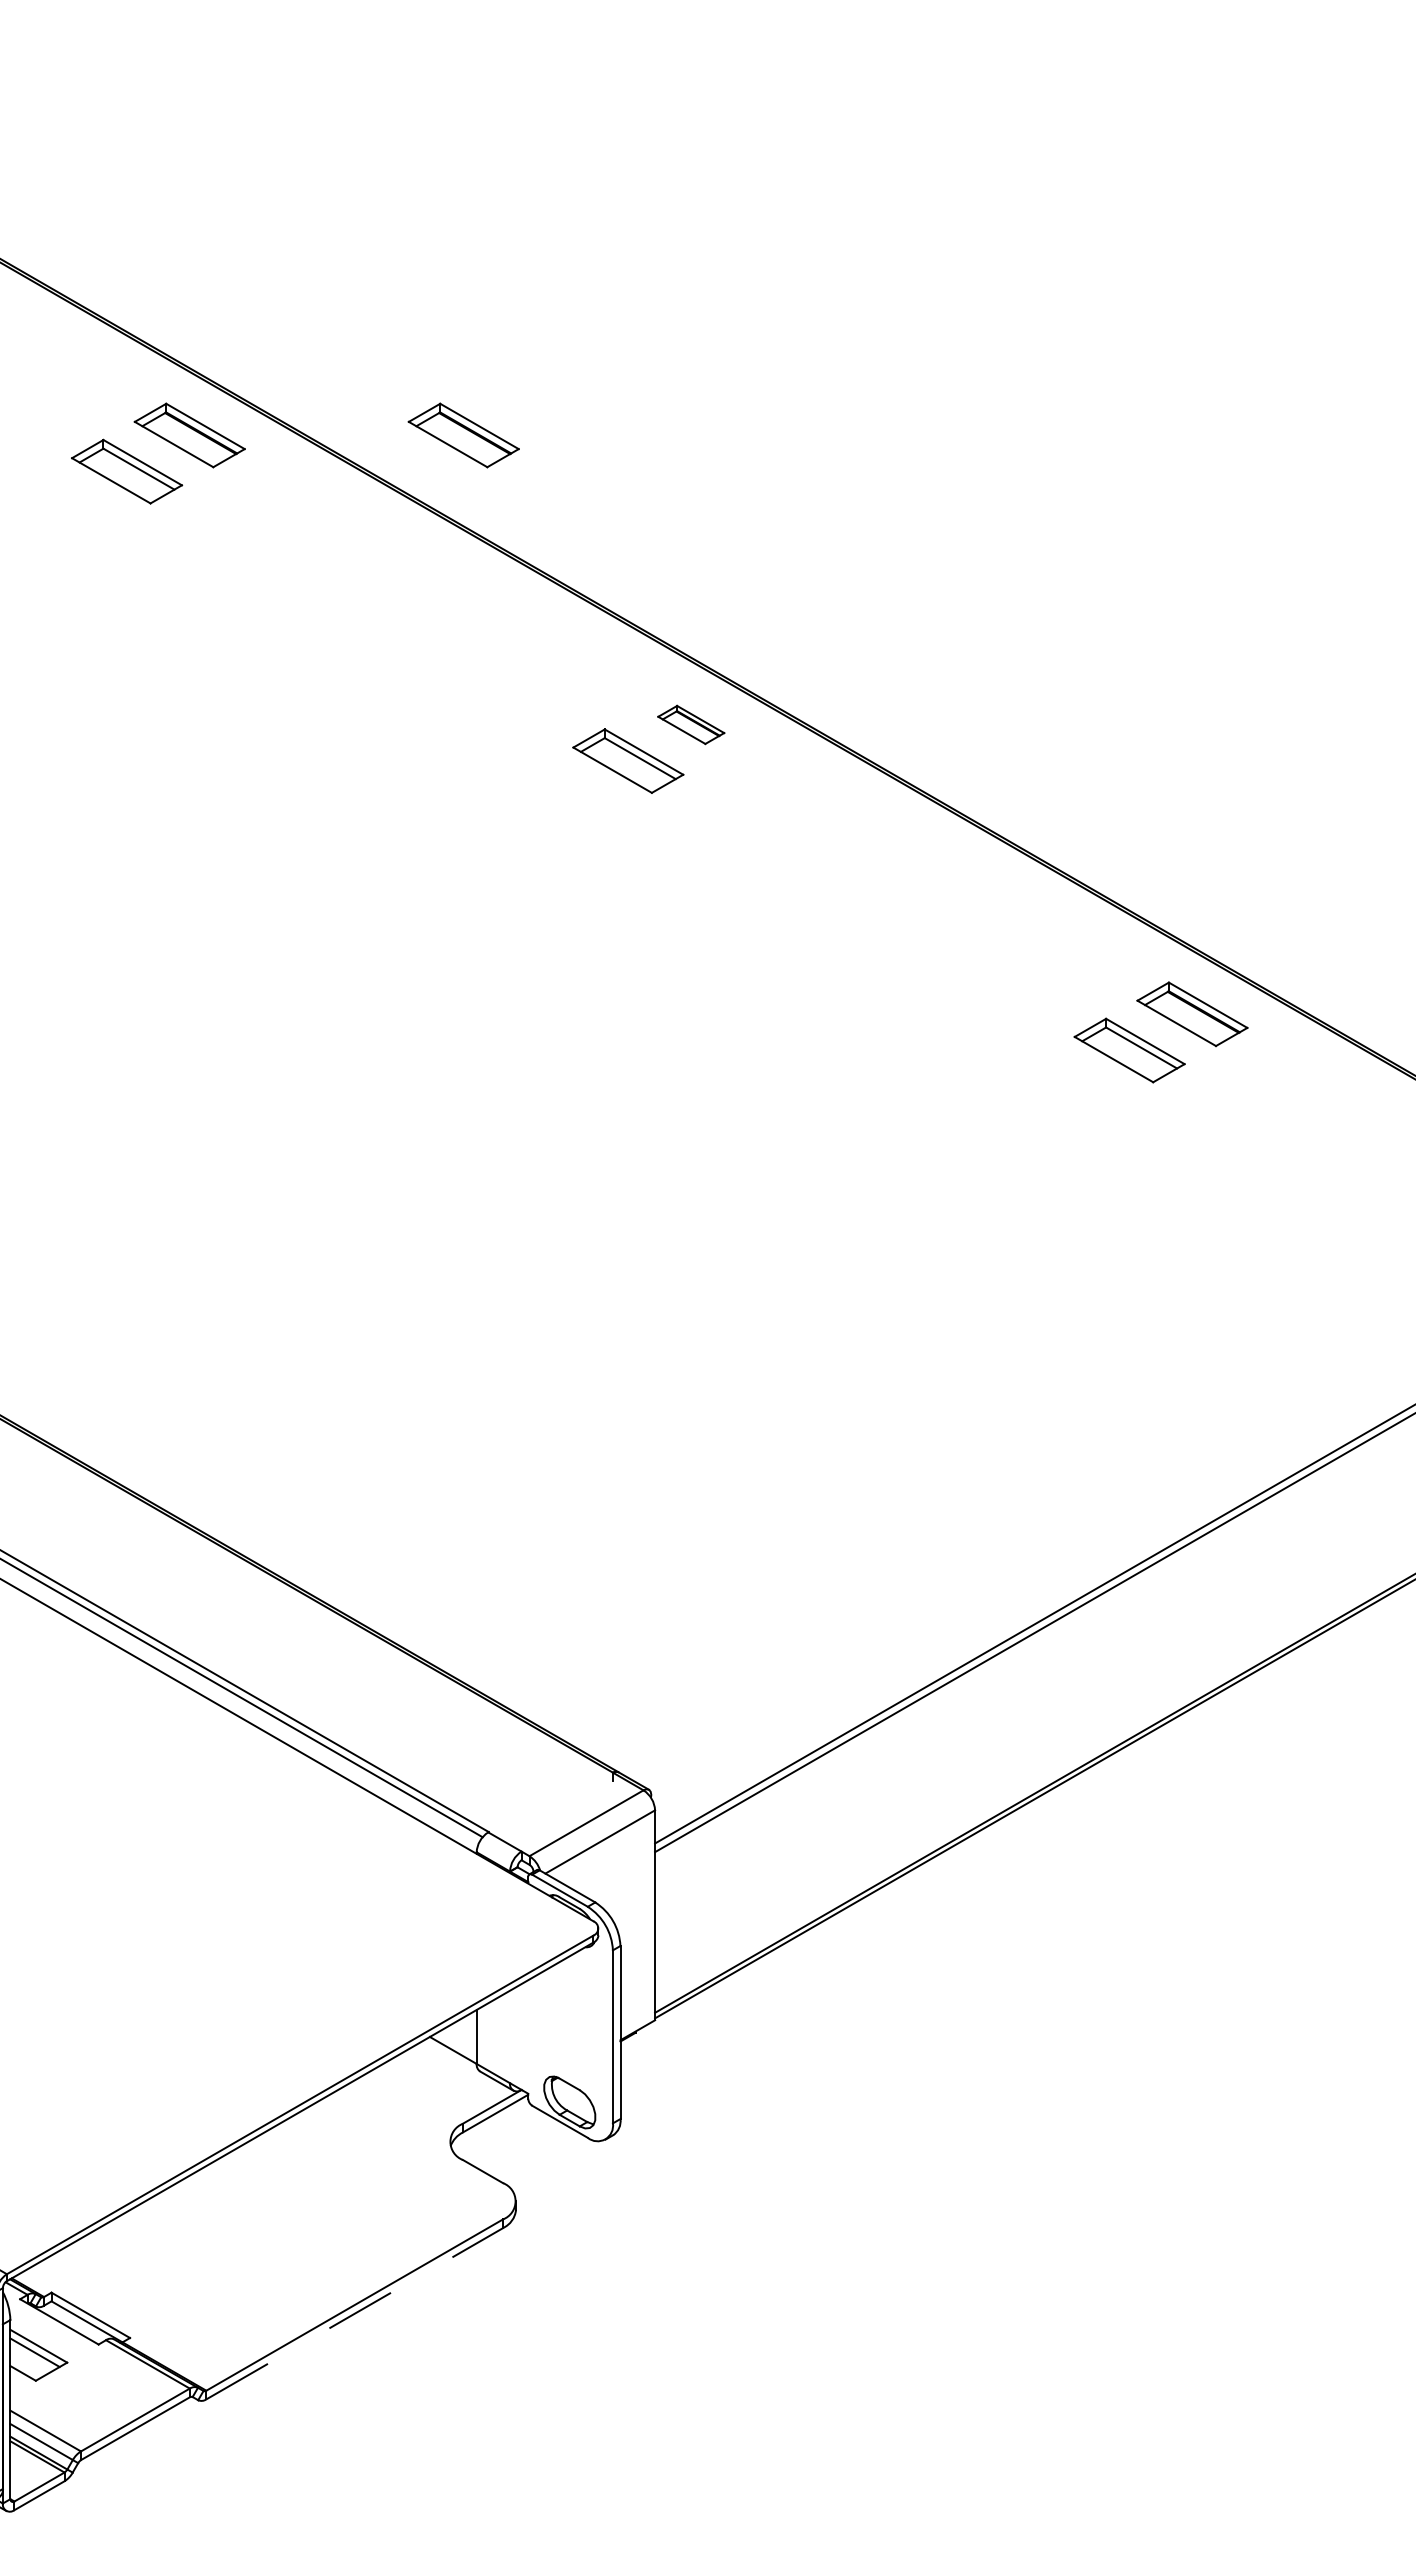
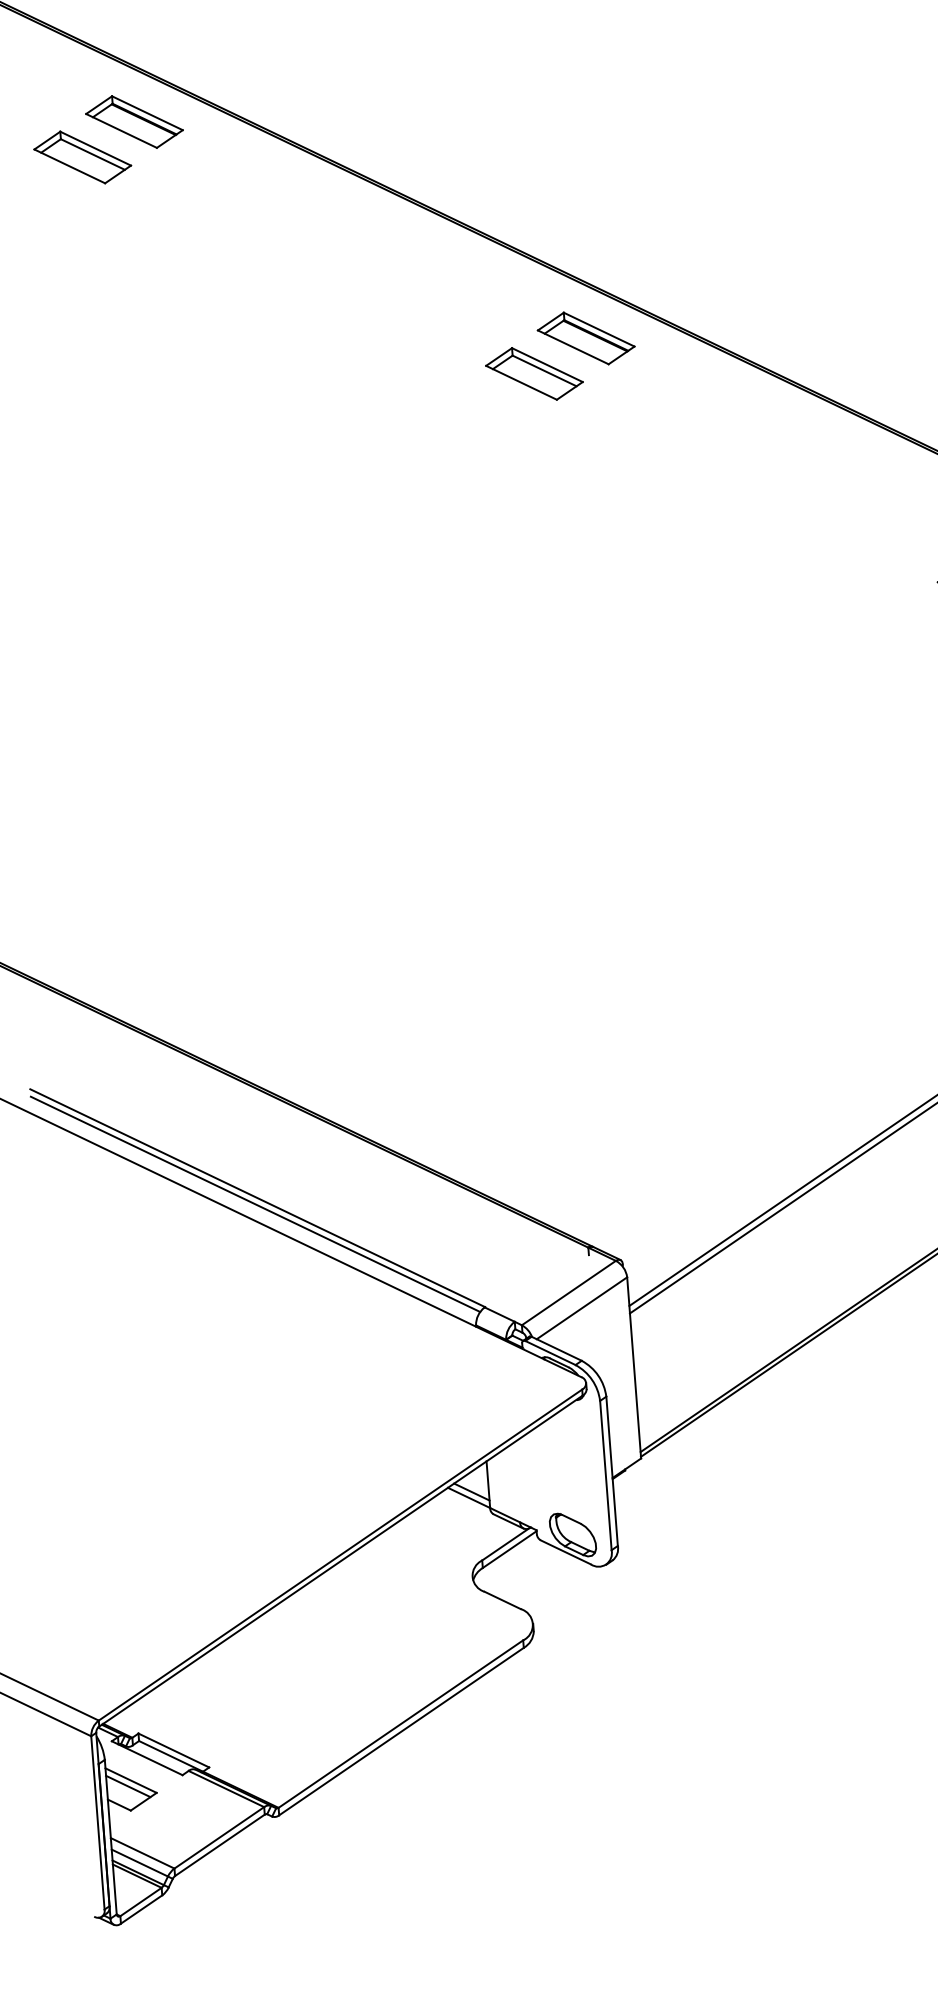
part: (463, 435) -> (370, 103), removed
part: (691, 724) -> (586, 338), size x1.67
line: (456, 2043) -> (471, 1491), added
line: (355, 2313) -> (402, 1731), dashed -> solid

